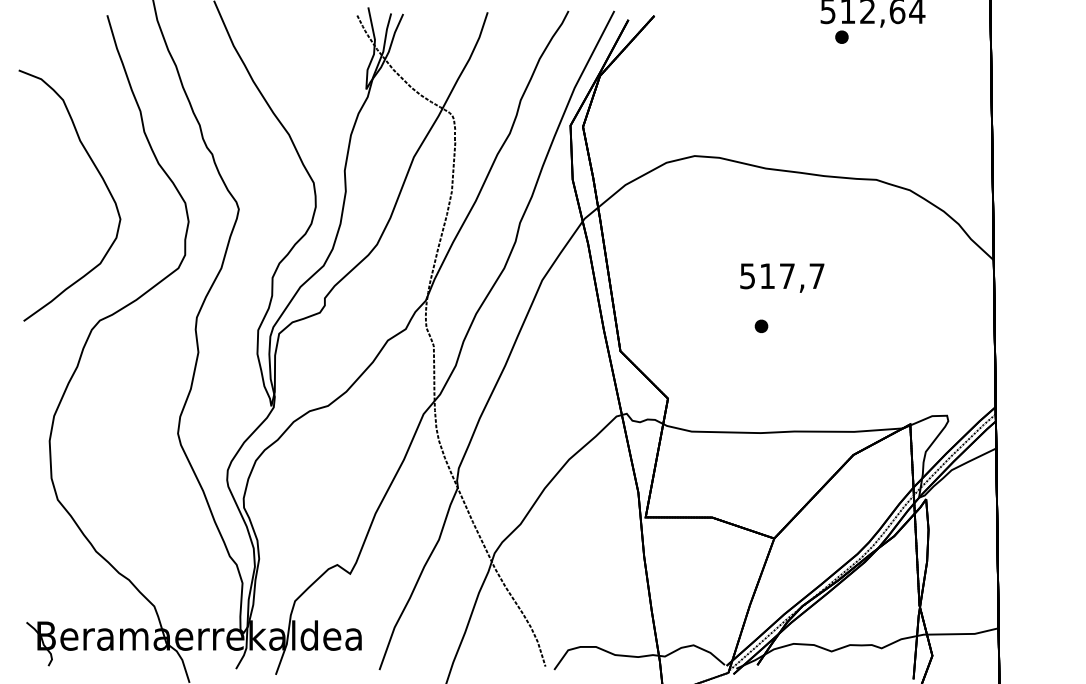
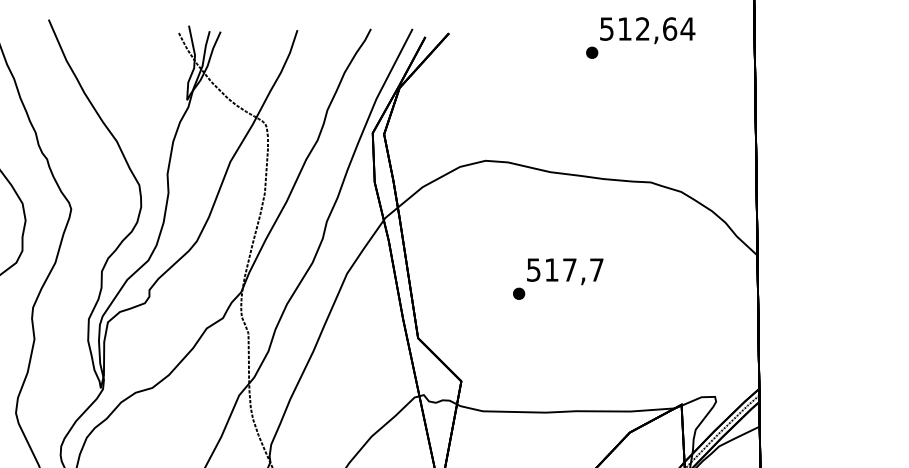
part: (841, 36) -> (591, 52), moved
part: (761, 325) -> (519, 293), moved

